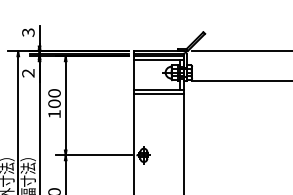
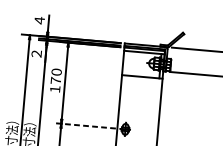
text: (28, 32) -> (39, 20), 3 -> 4
line: (158, 93) -> (141, 79), removed
text: (54, 103) -> (55, 80), 100 -> 170
line: (93, 155) -> (84, 125), solid -> dashed

